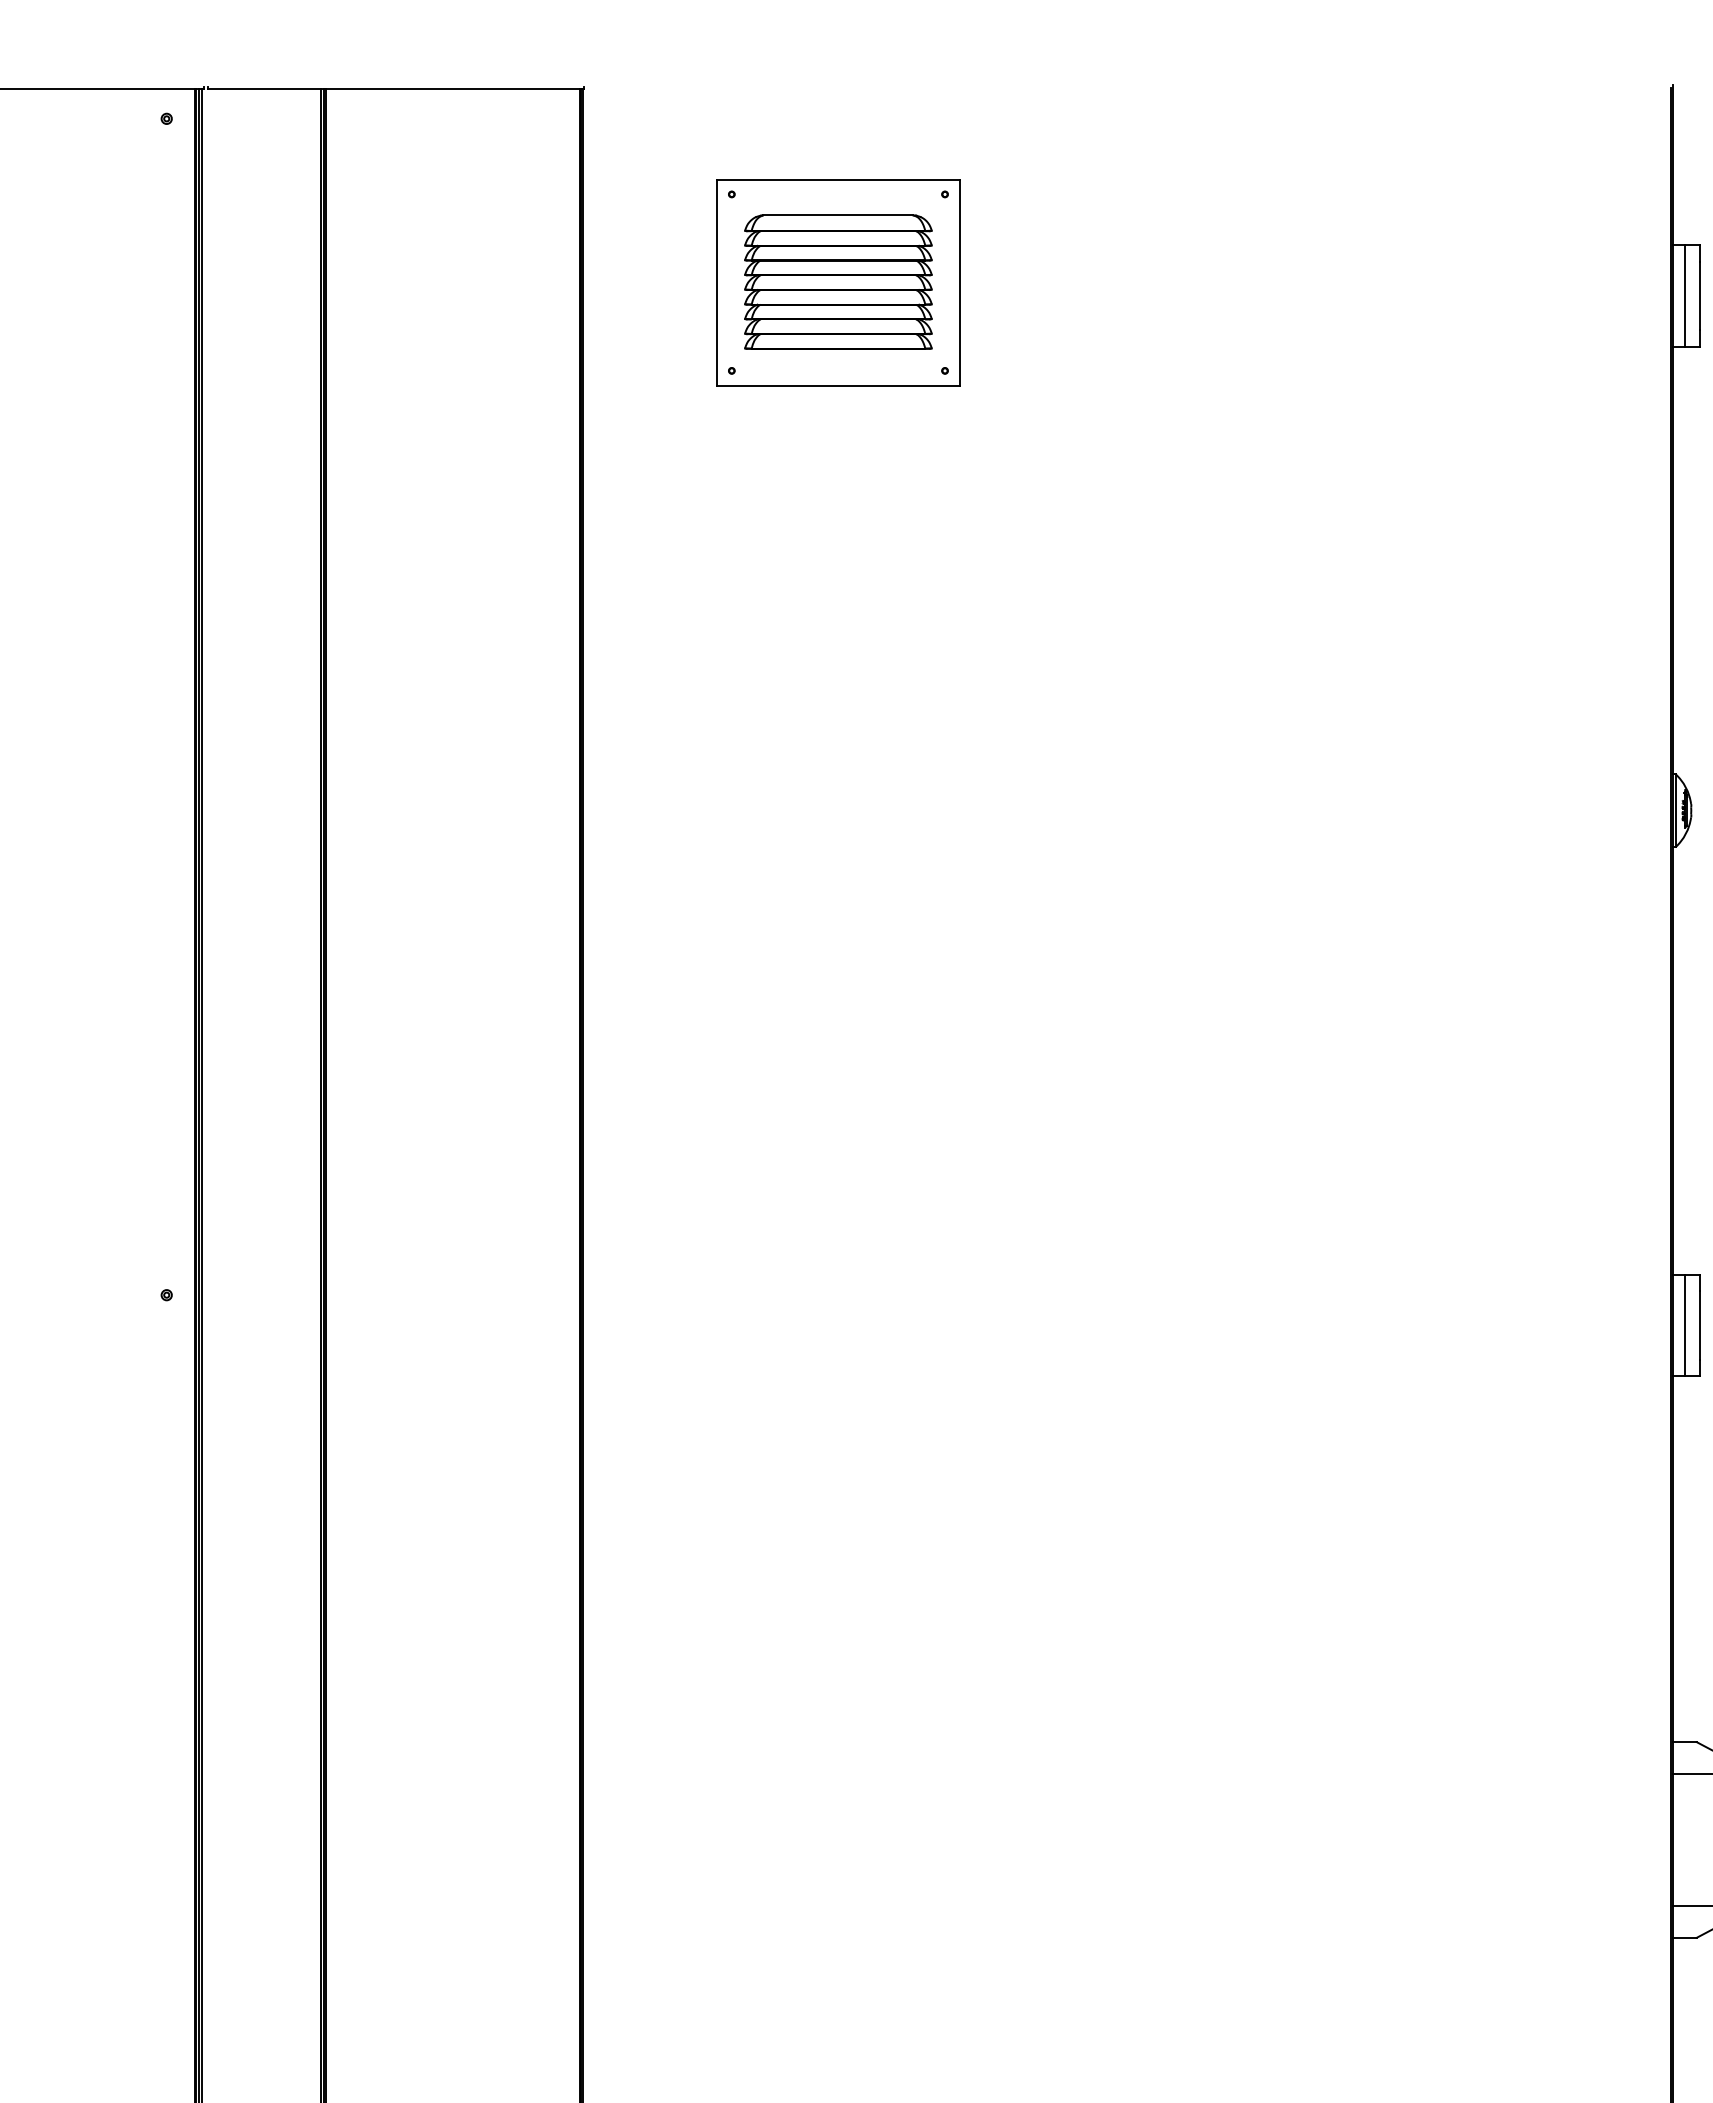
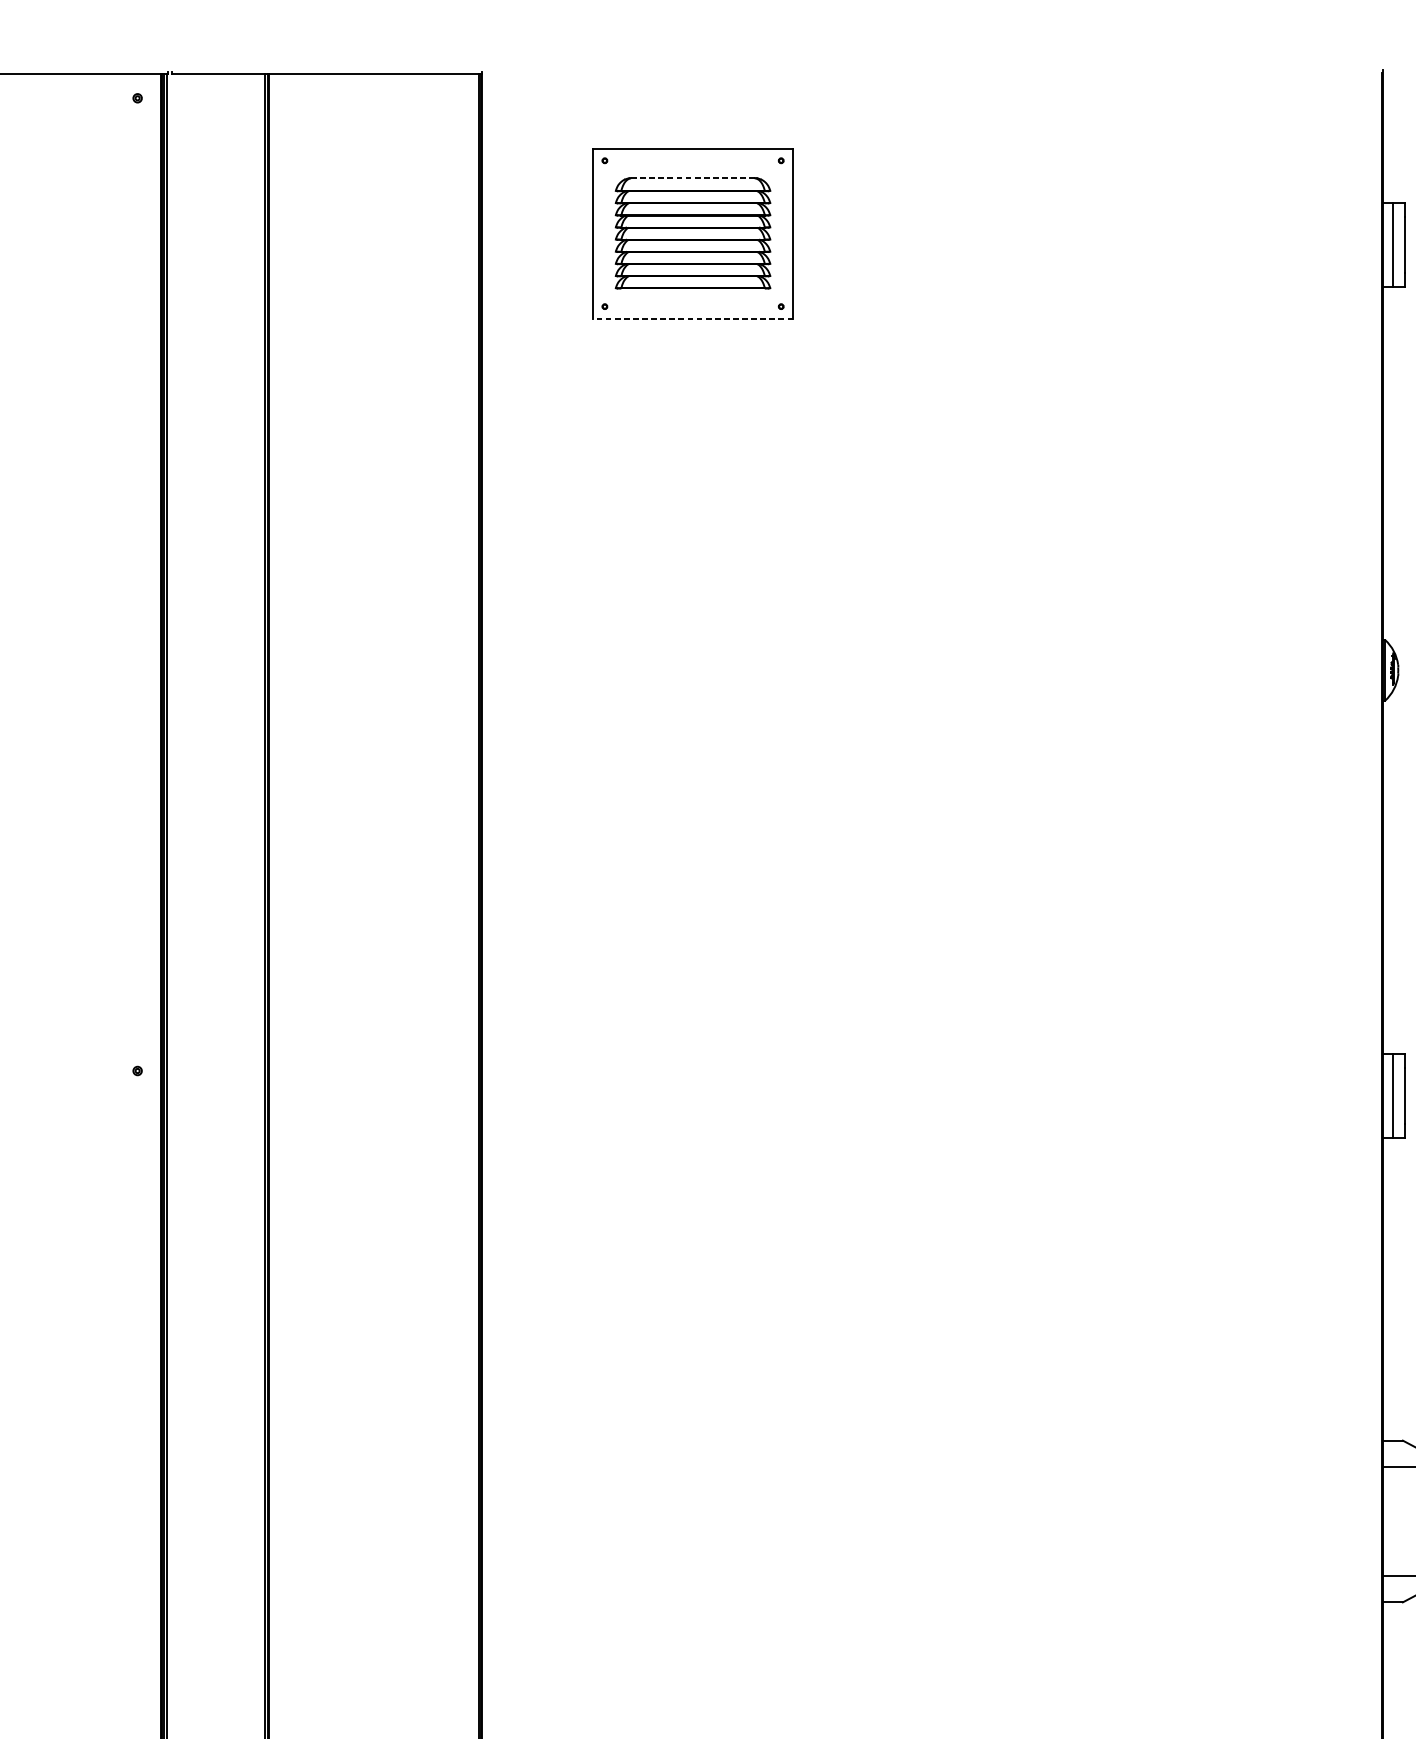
line: (838, 215) -> (693, 178), solid -> dashed
line: (837, 385) -> (692, 318), solid -> dashed

